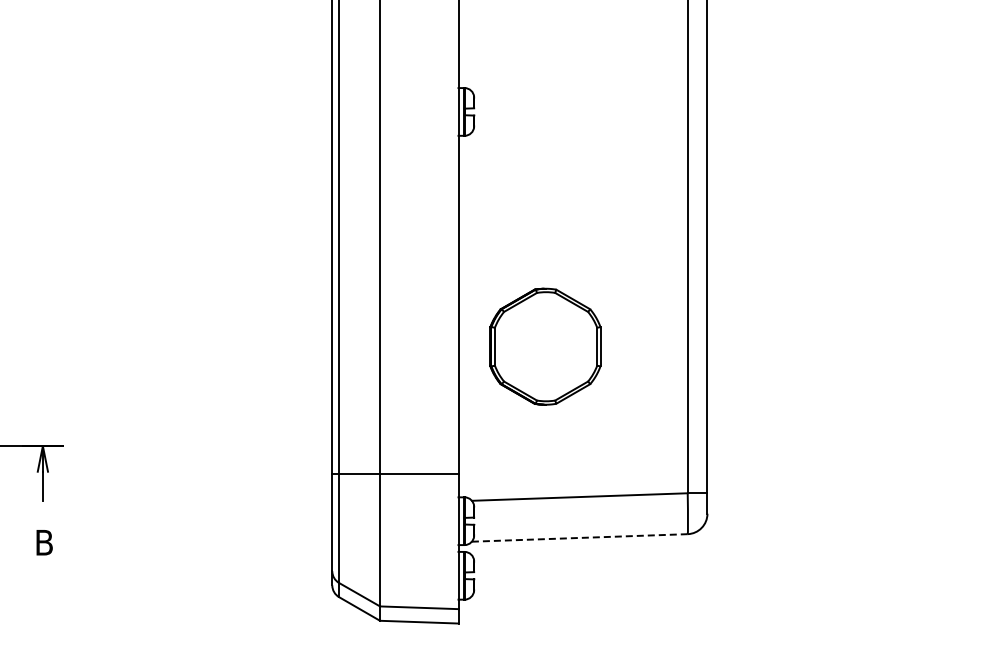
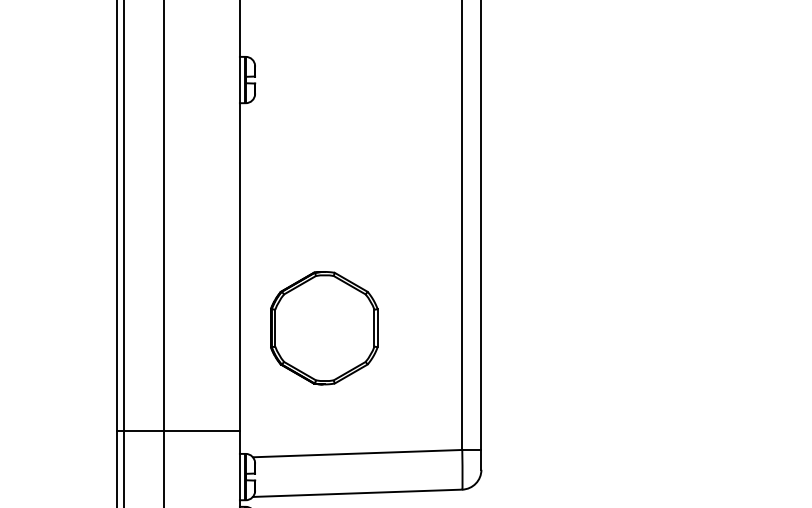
part: (545, 346) -> (324, 327), moved
line: (579, 537) -> (357, 492), dashed -> solid

